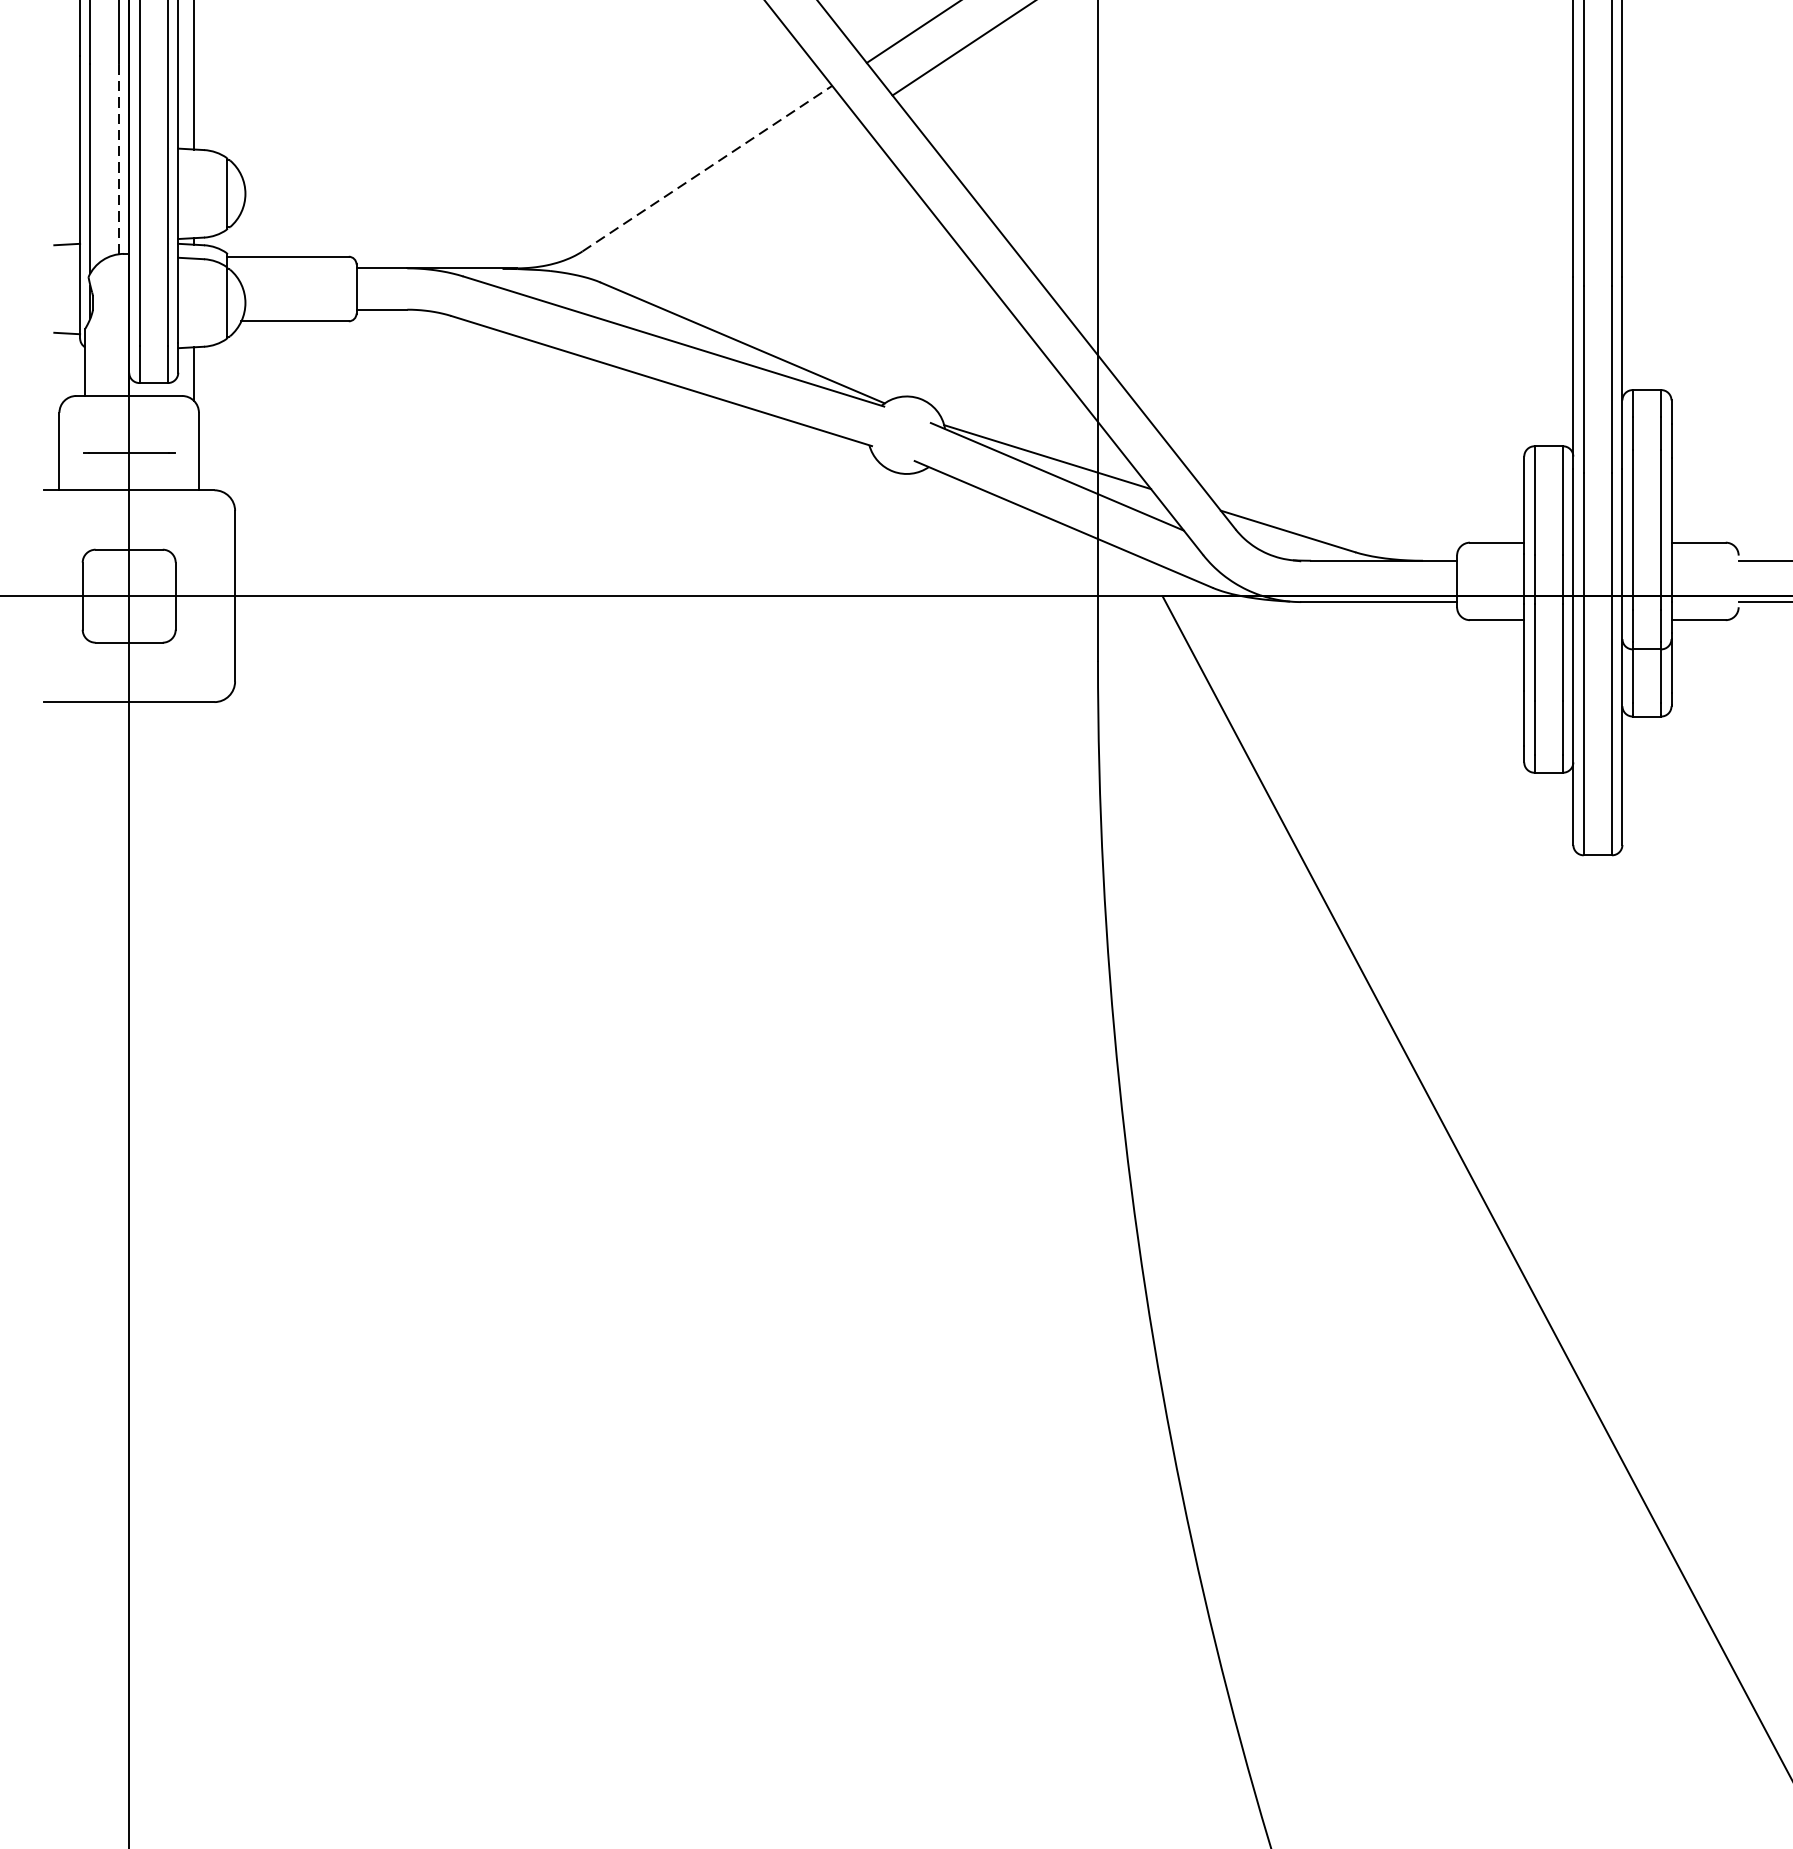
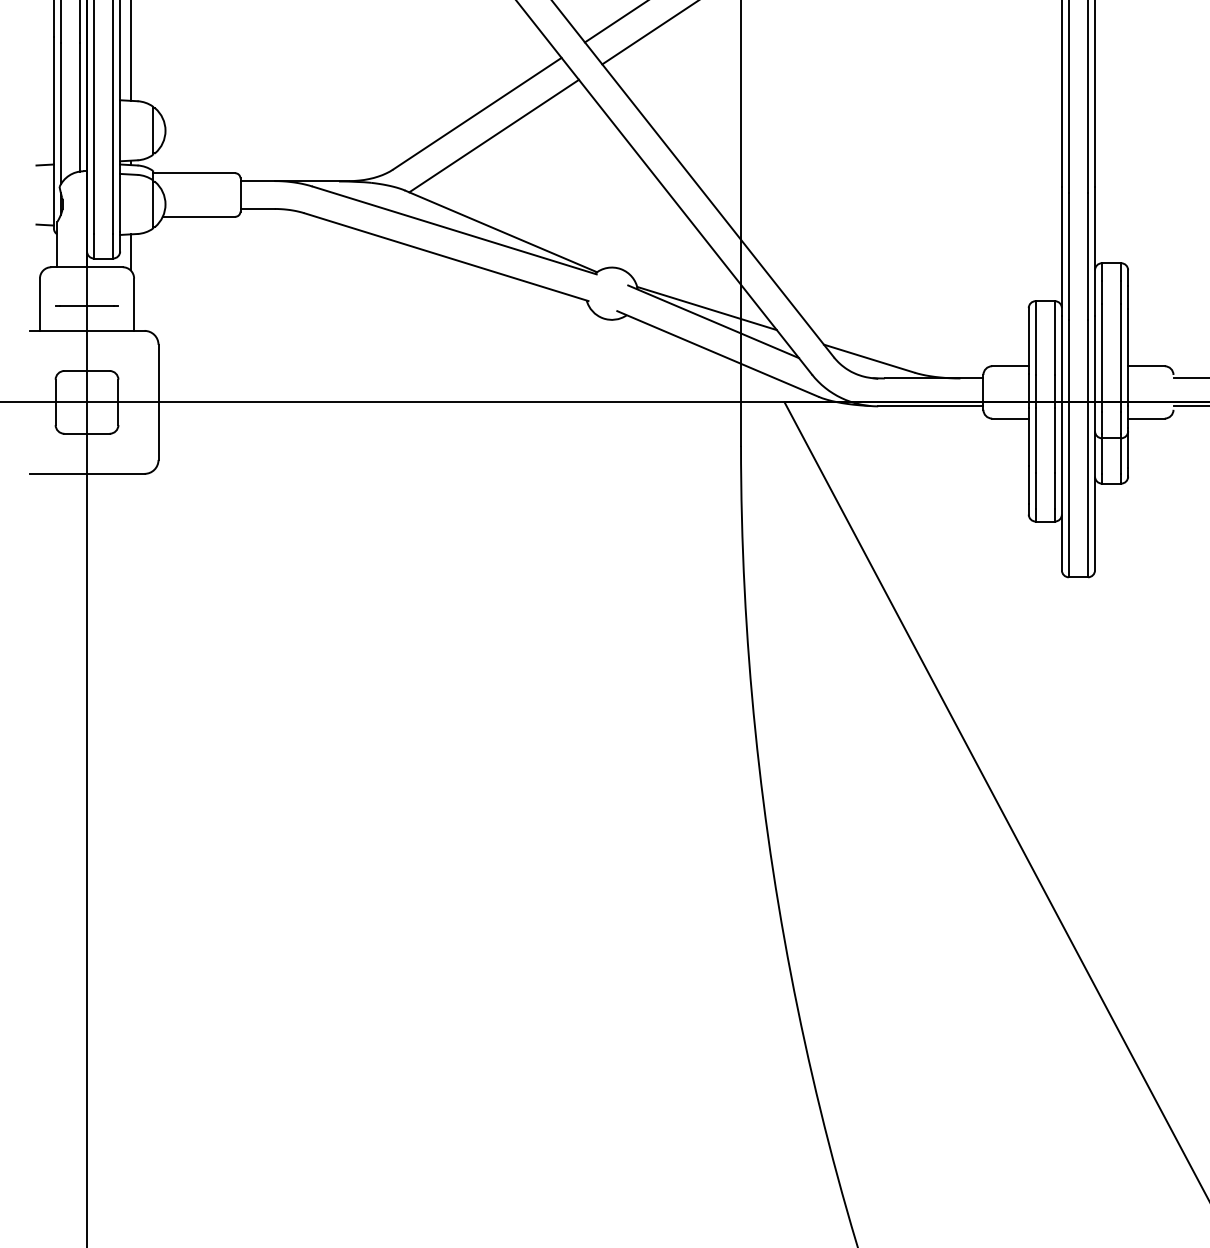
line: (119, 157) -> (80, 106), dashed -> solid
line: (707, 168) -> (477, 113), dashed -> solid
line: (731, 200) -> (493, 135), added

